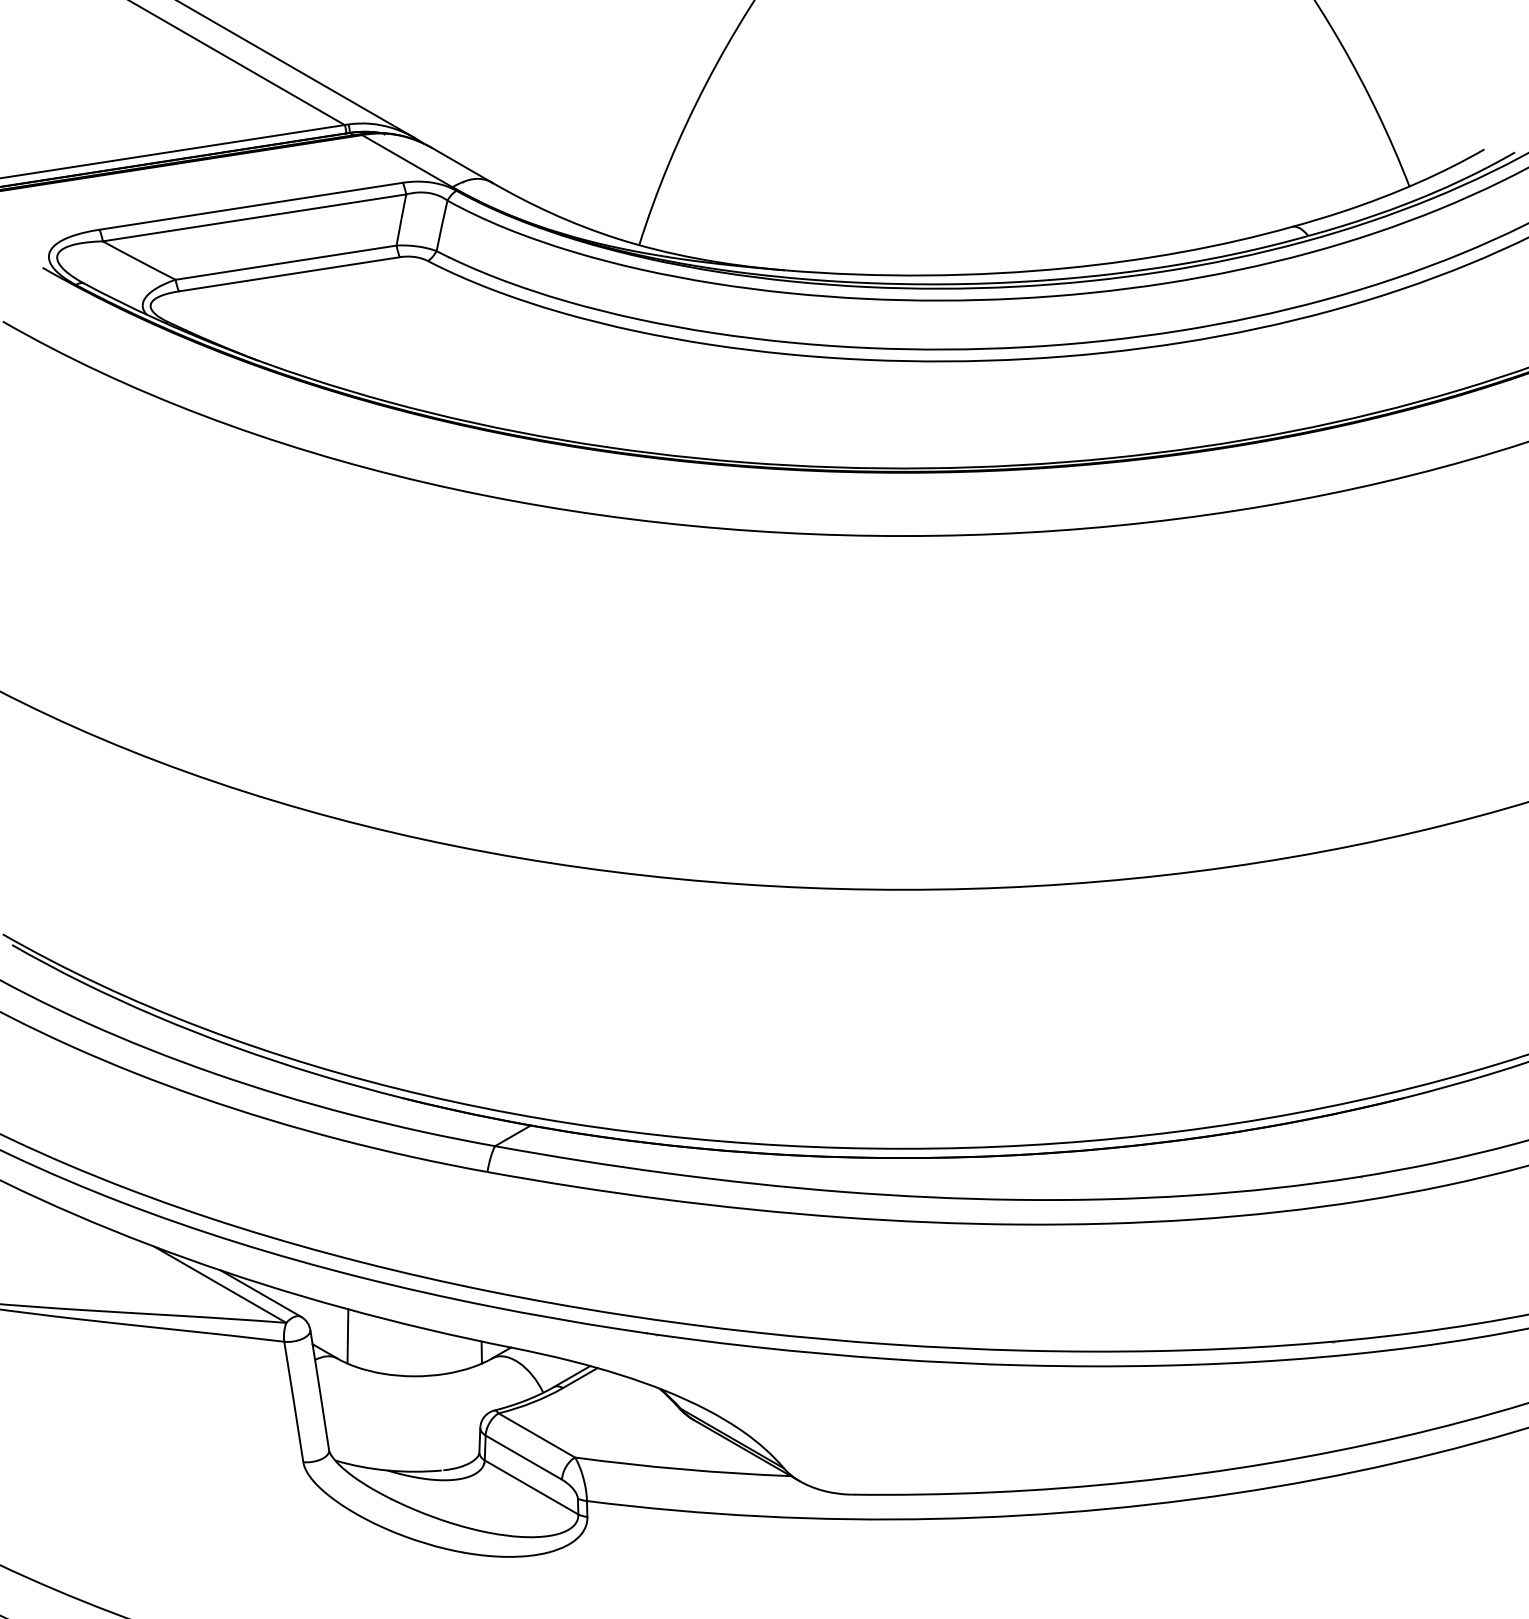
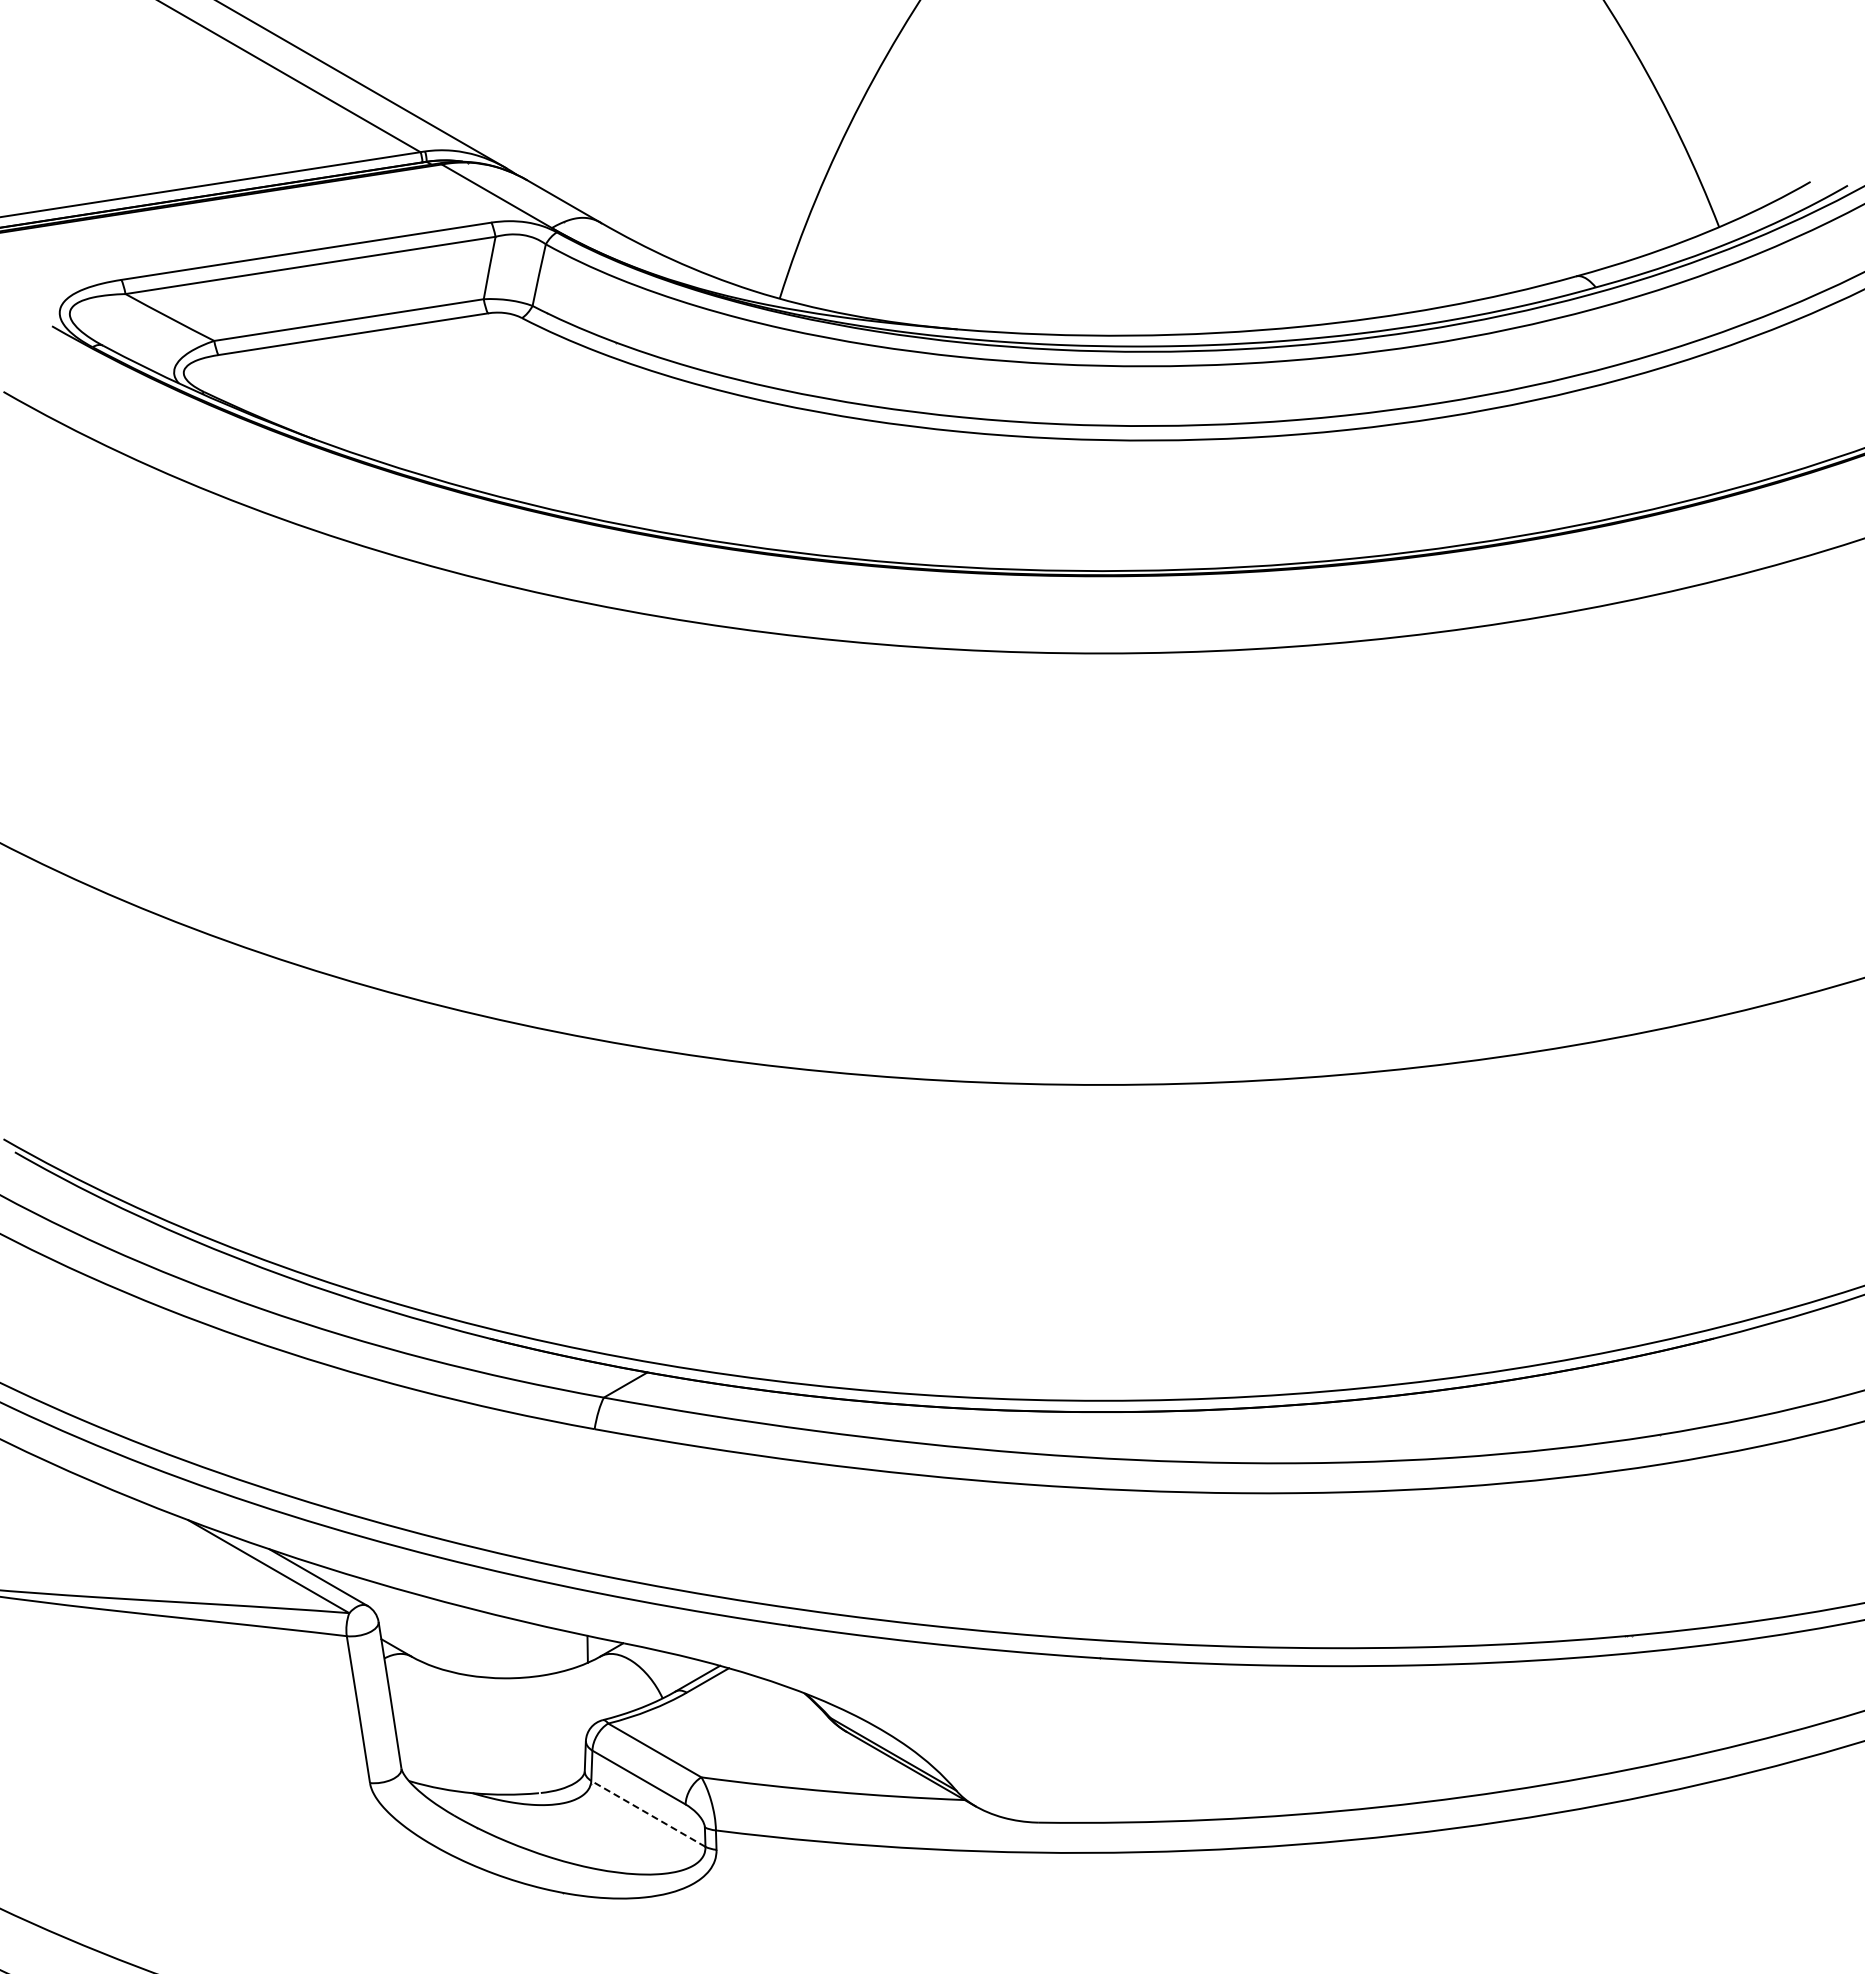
line: (347, 1336) -> (423, 1629), removed
line: (531, 1487) -> (648, 1813), solid -> dashed

